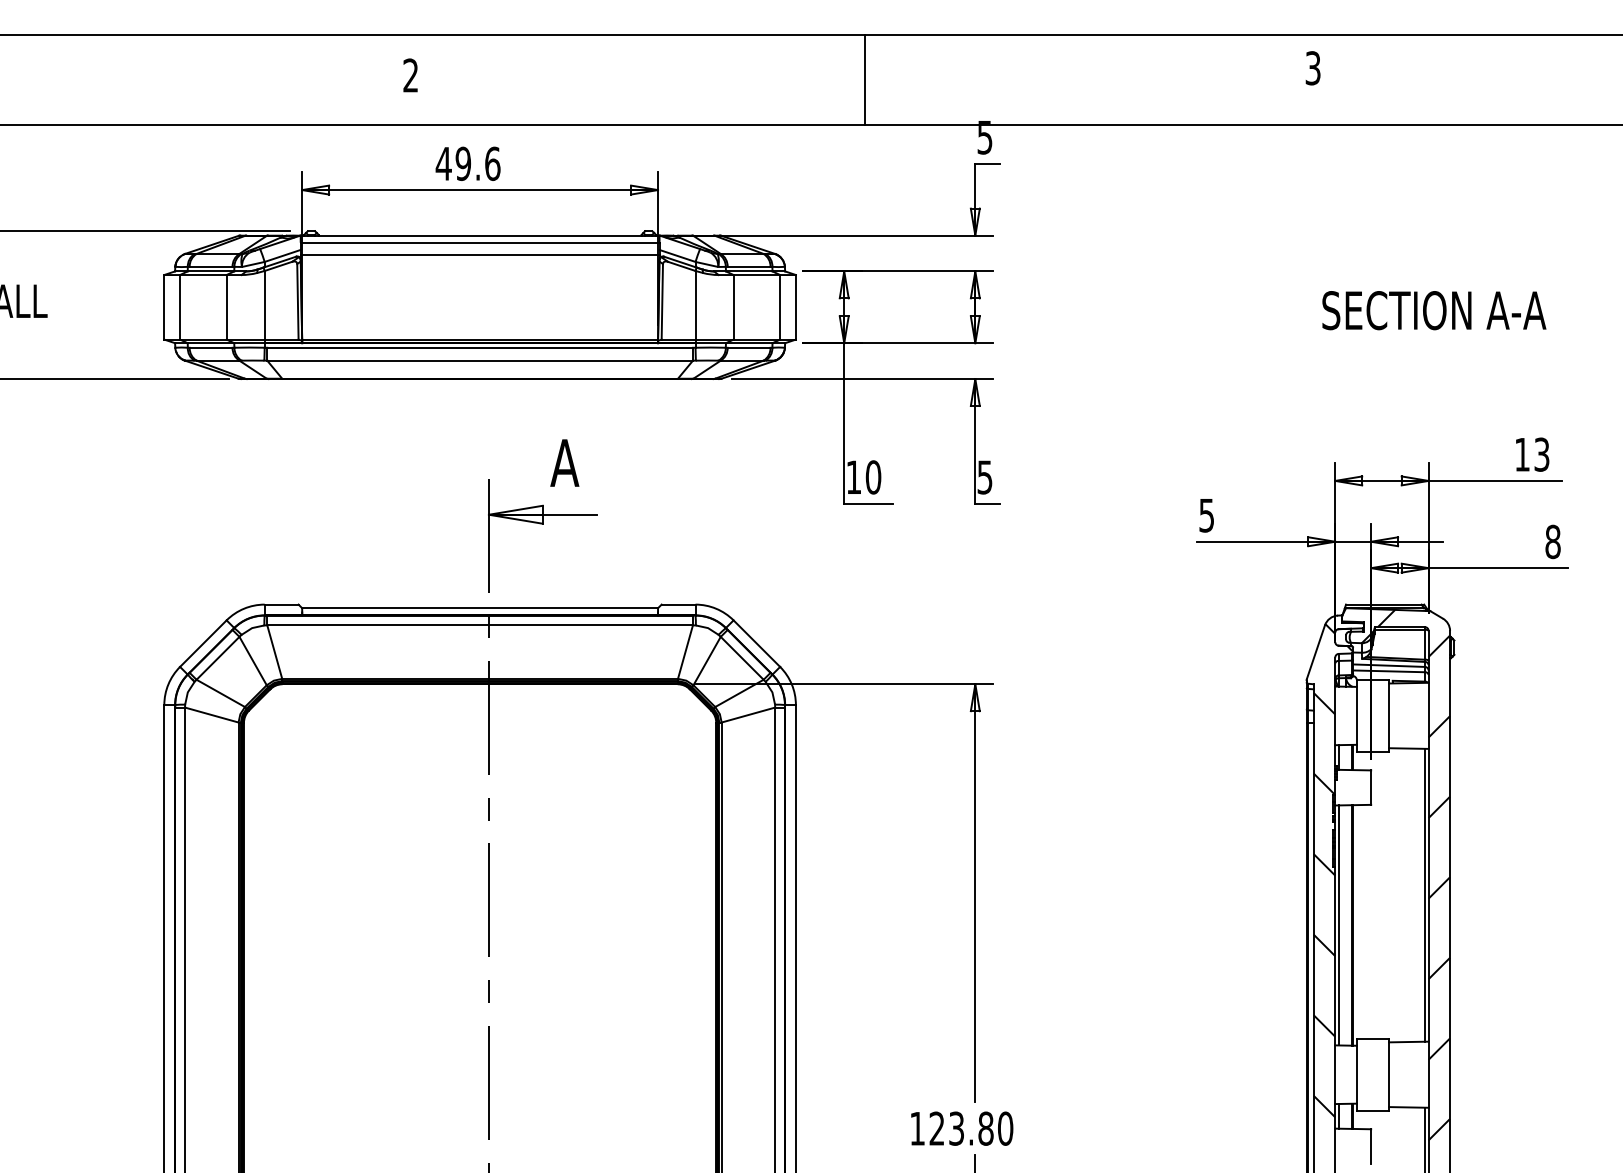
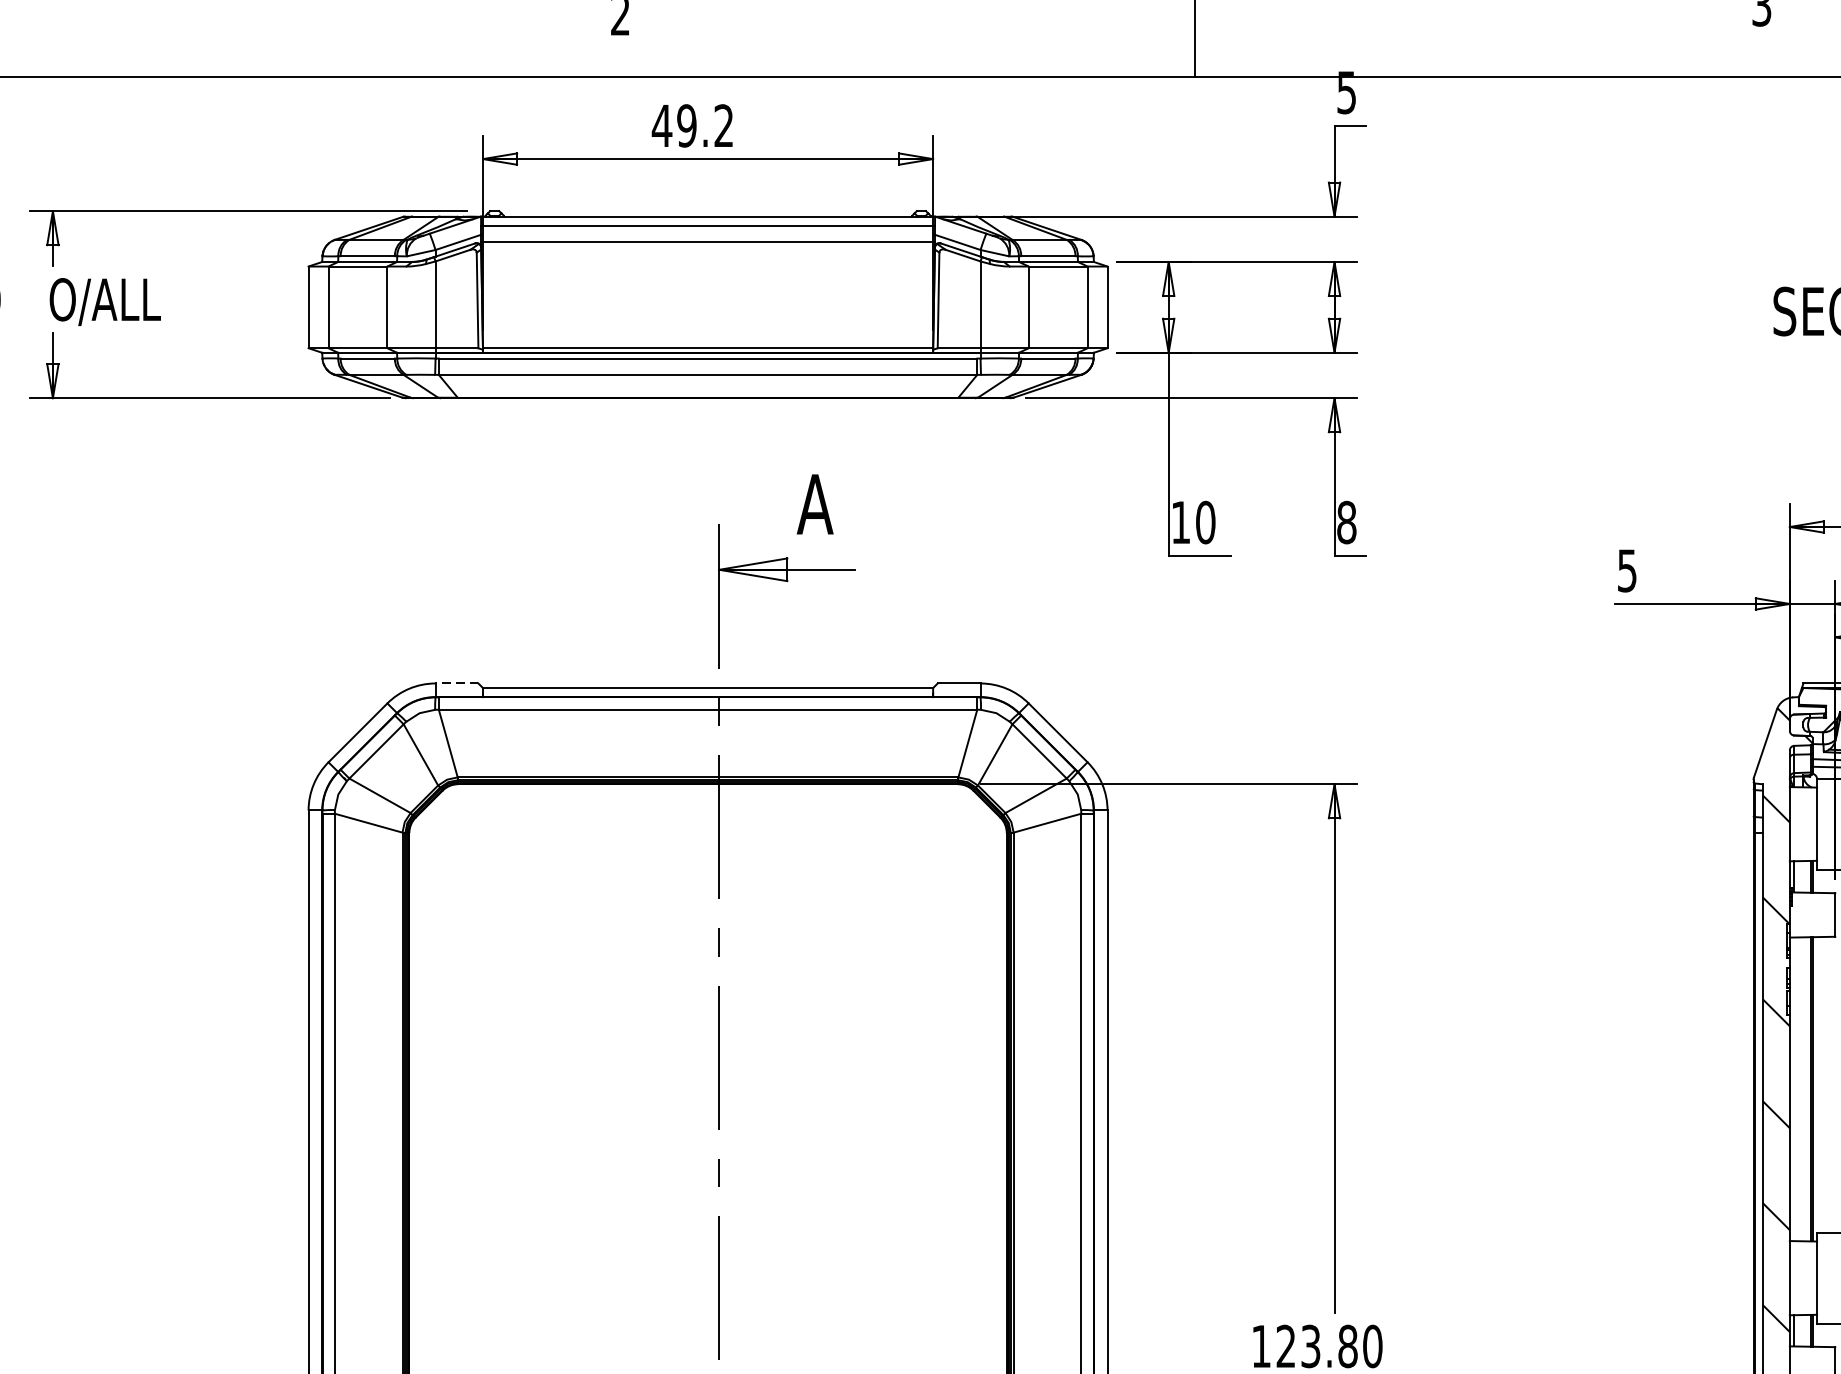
text: (492, 163) -> (723, 125), 49.6 -> 49.2
text: (984, 477) -> (1346, 522), 5 -> 8
line: (281, 604) -> (456, 683), solid -> dashed
line: (1338, 925) -> (1793, 1089), removed

